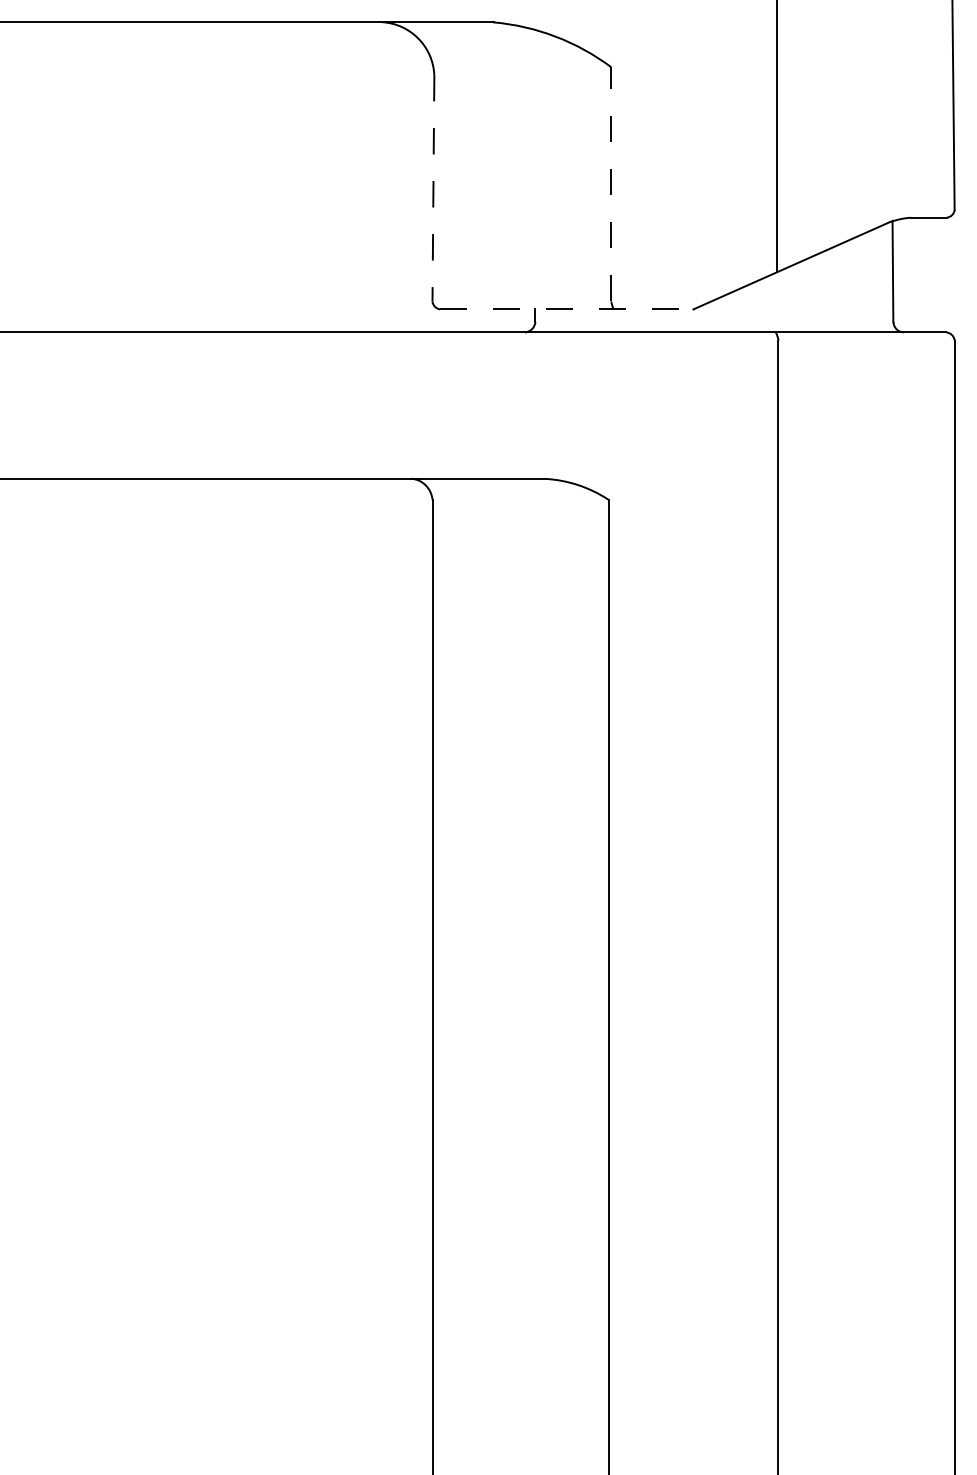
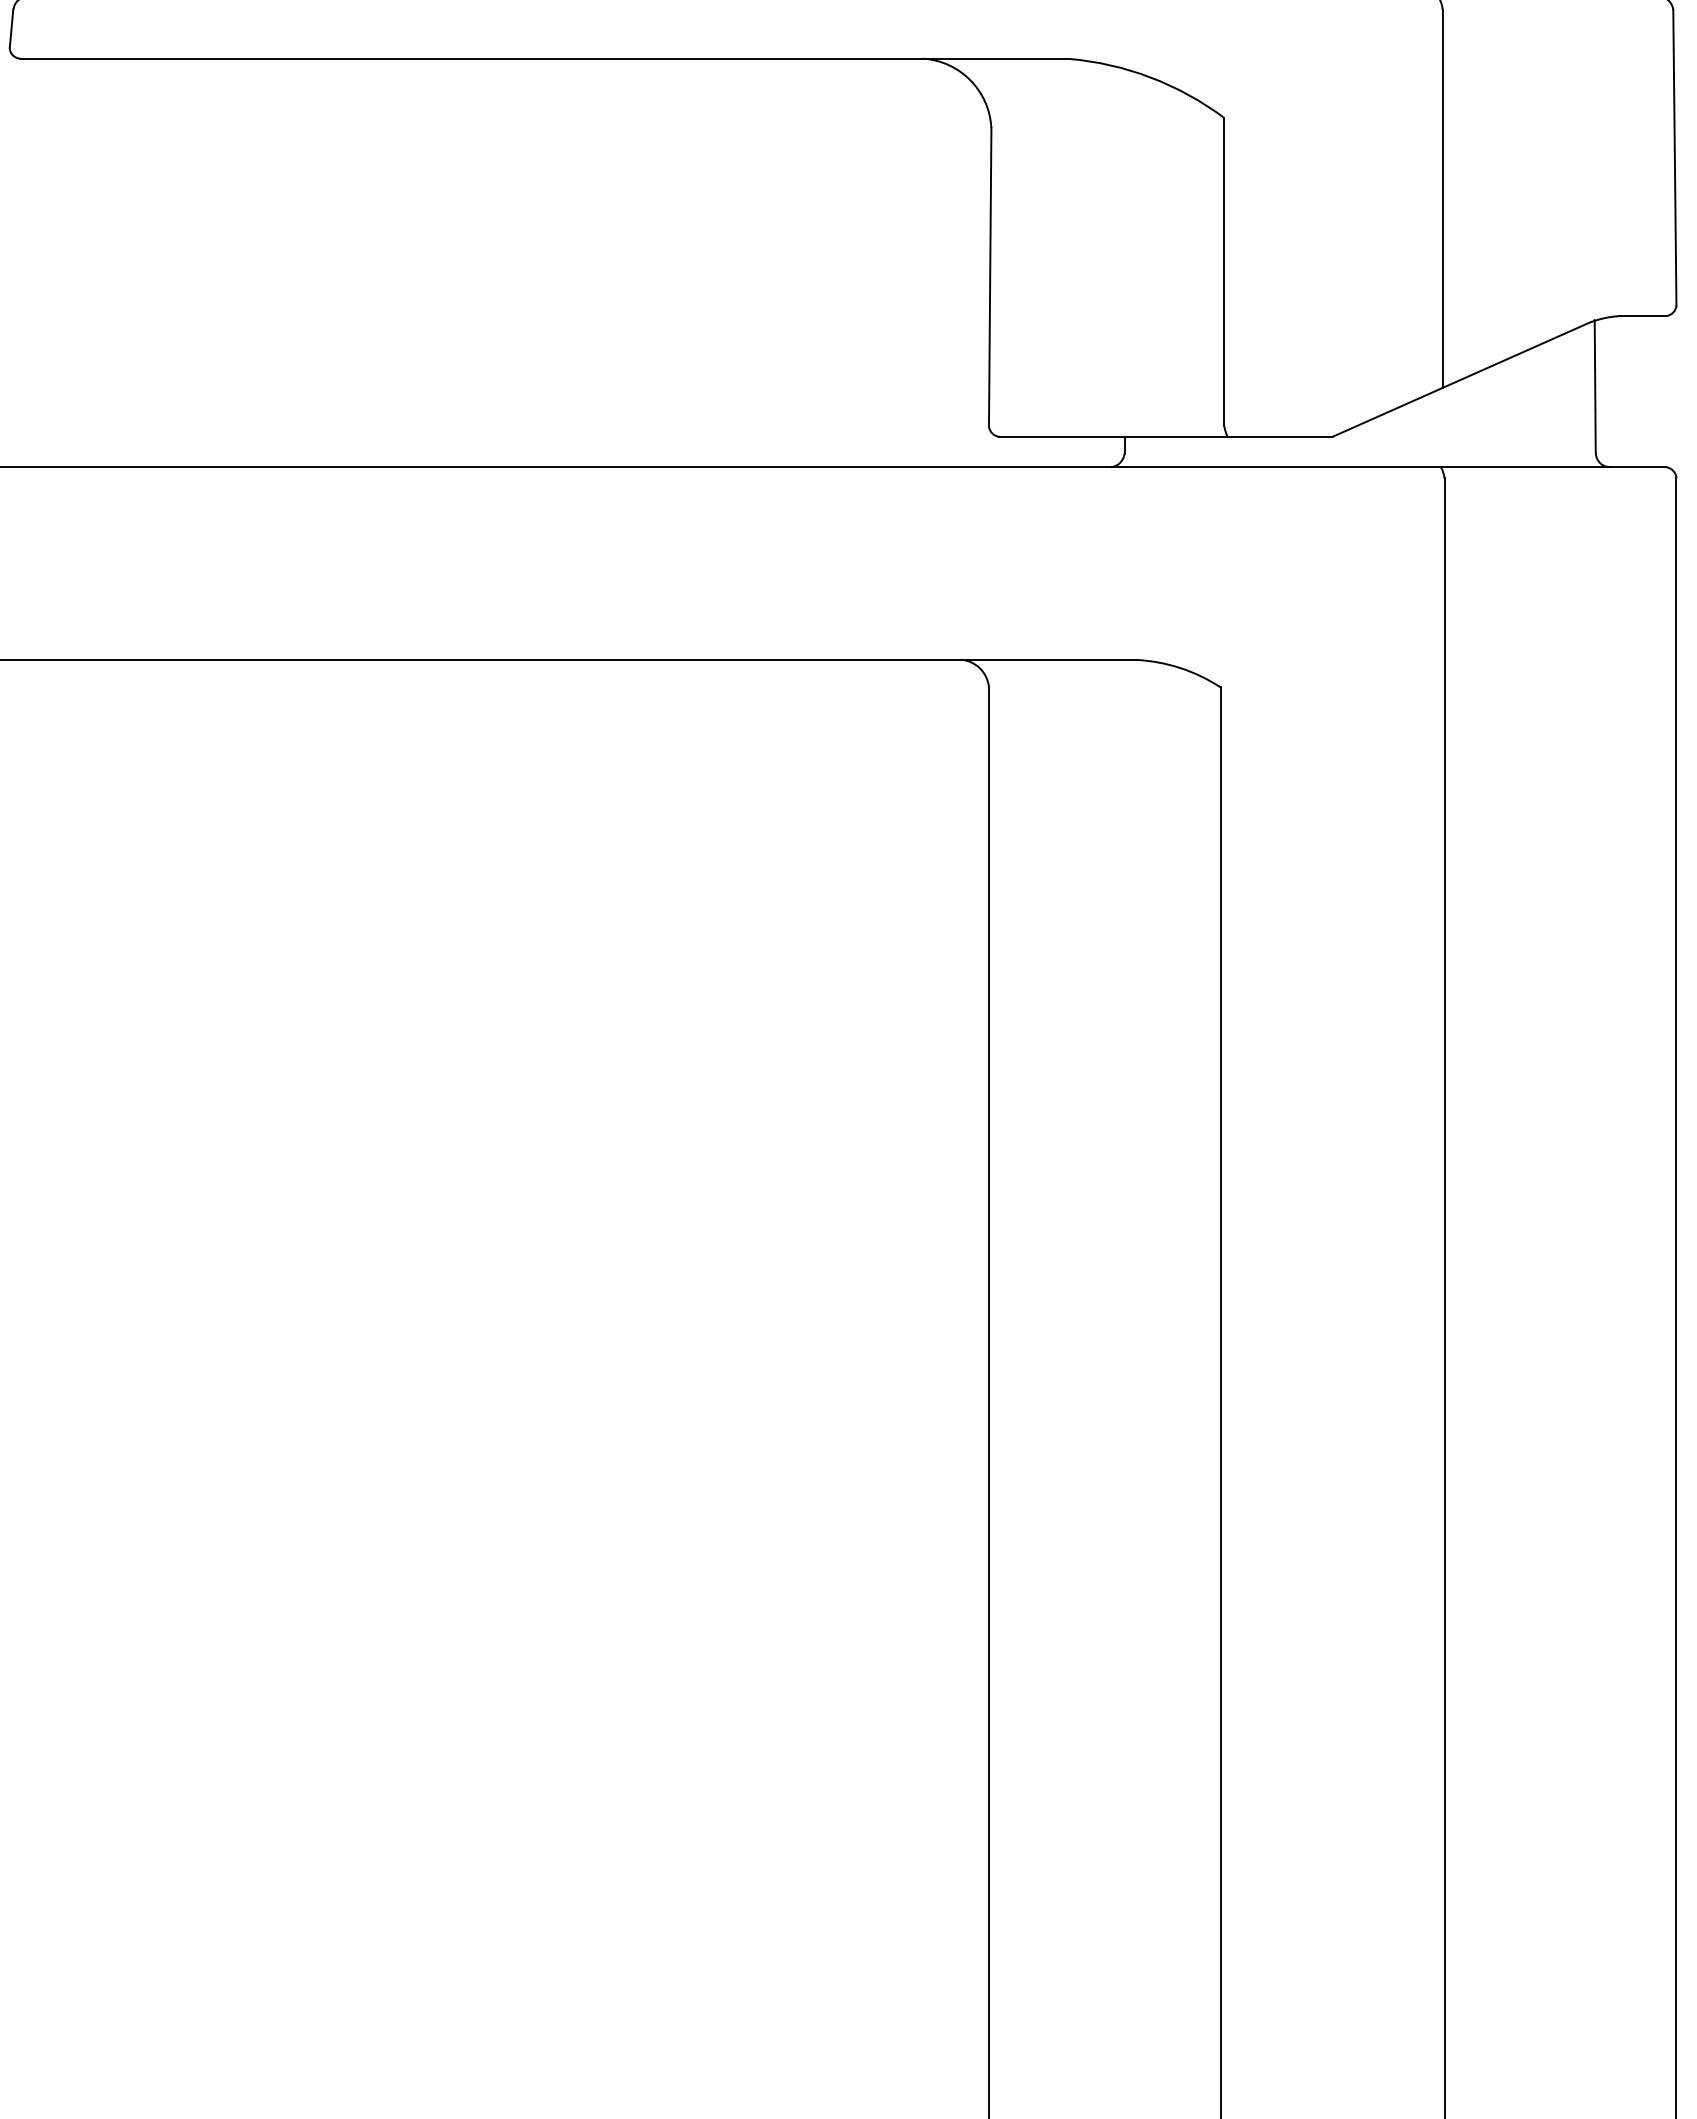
line: (611, 183) -> (1224, 271), dashed -> solid
line: (433, 188) -> (990, 277), dashed -> solid
line: (566, 309) -> (1165, 436), dashed -> solid

